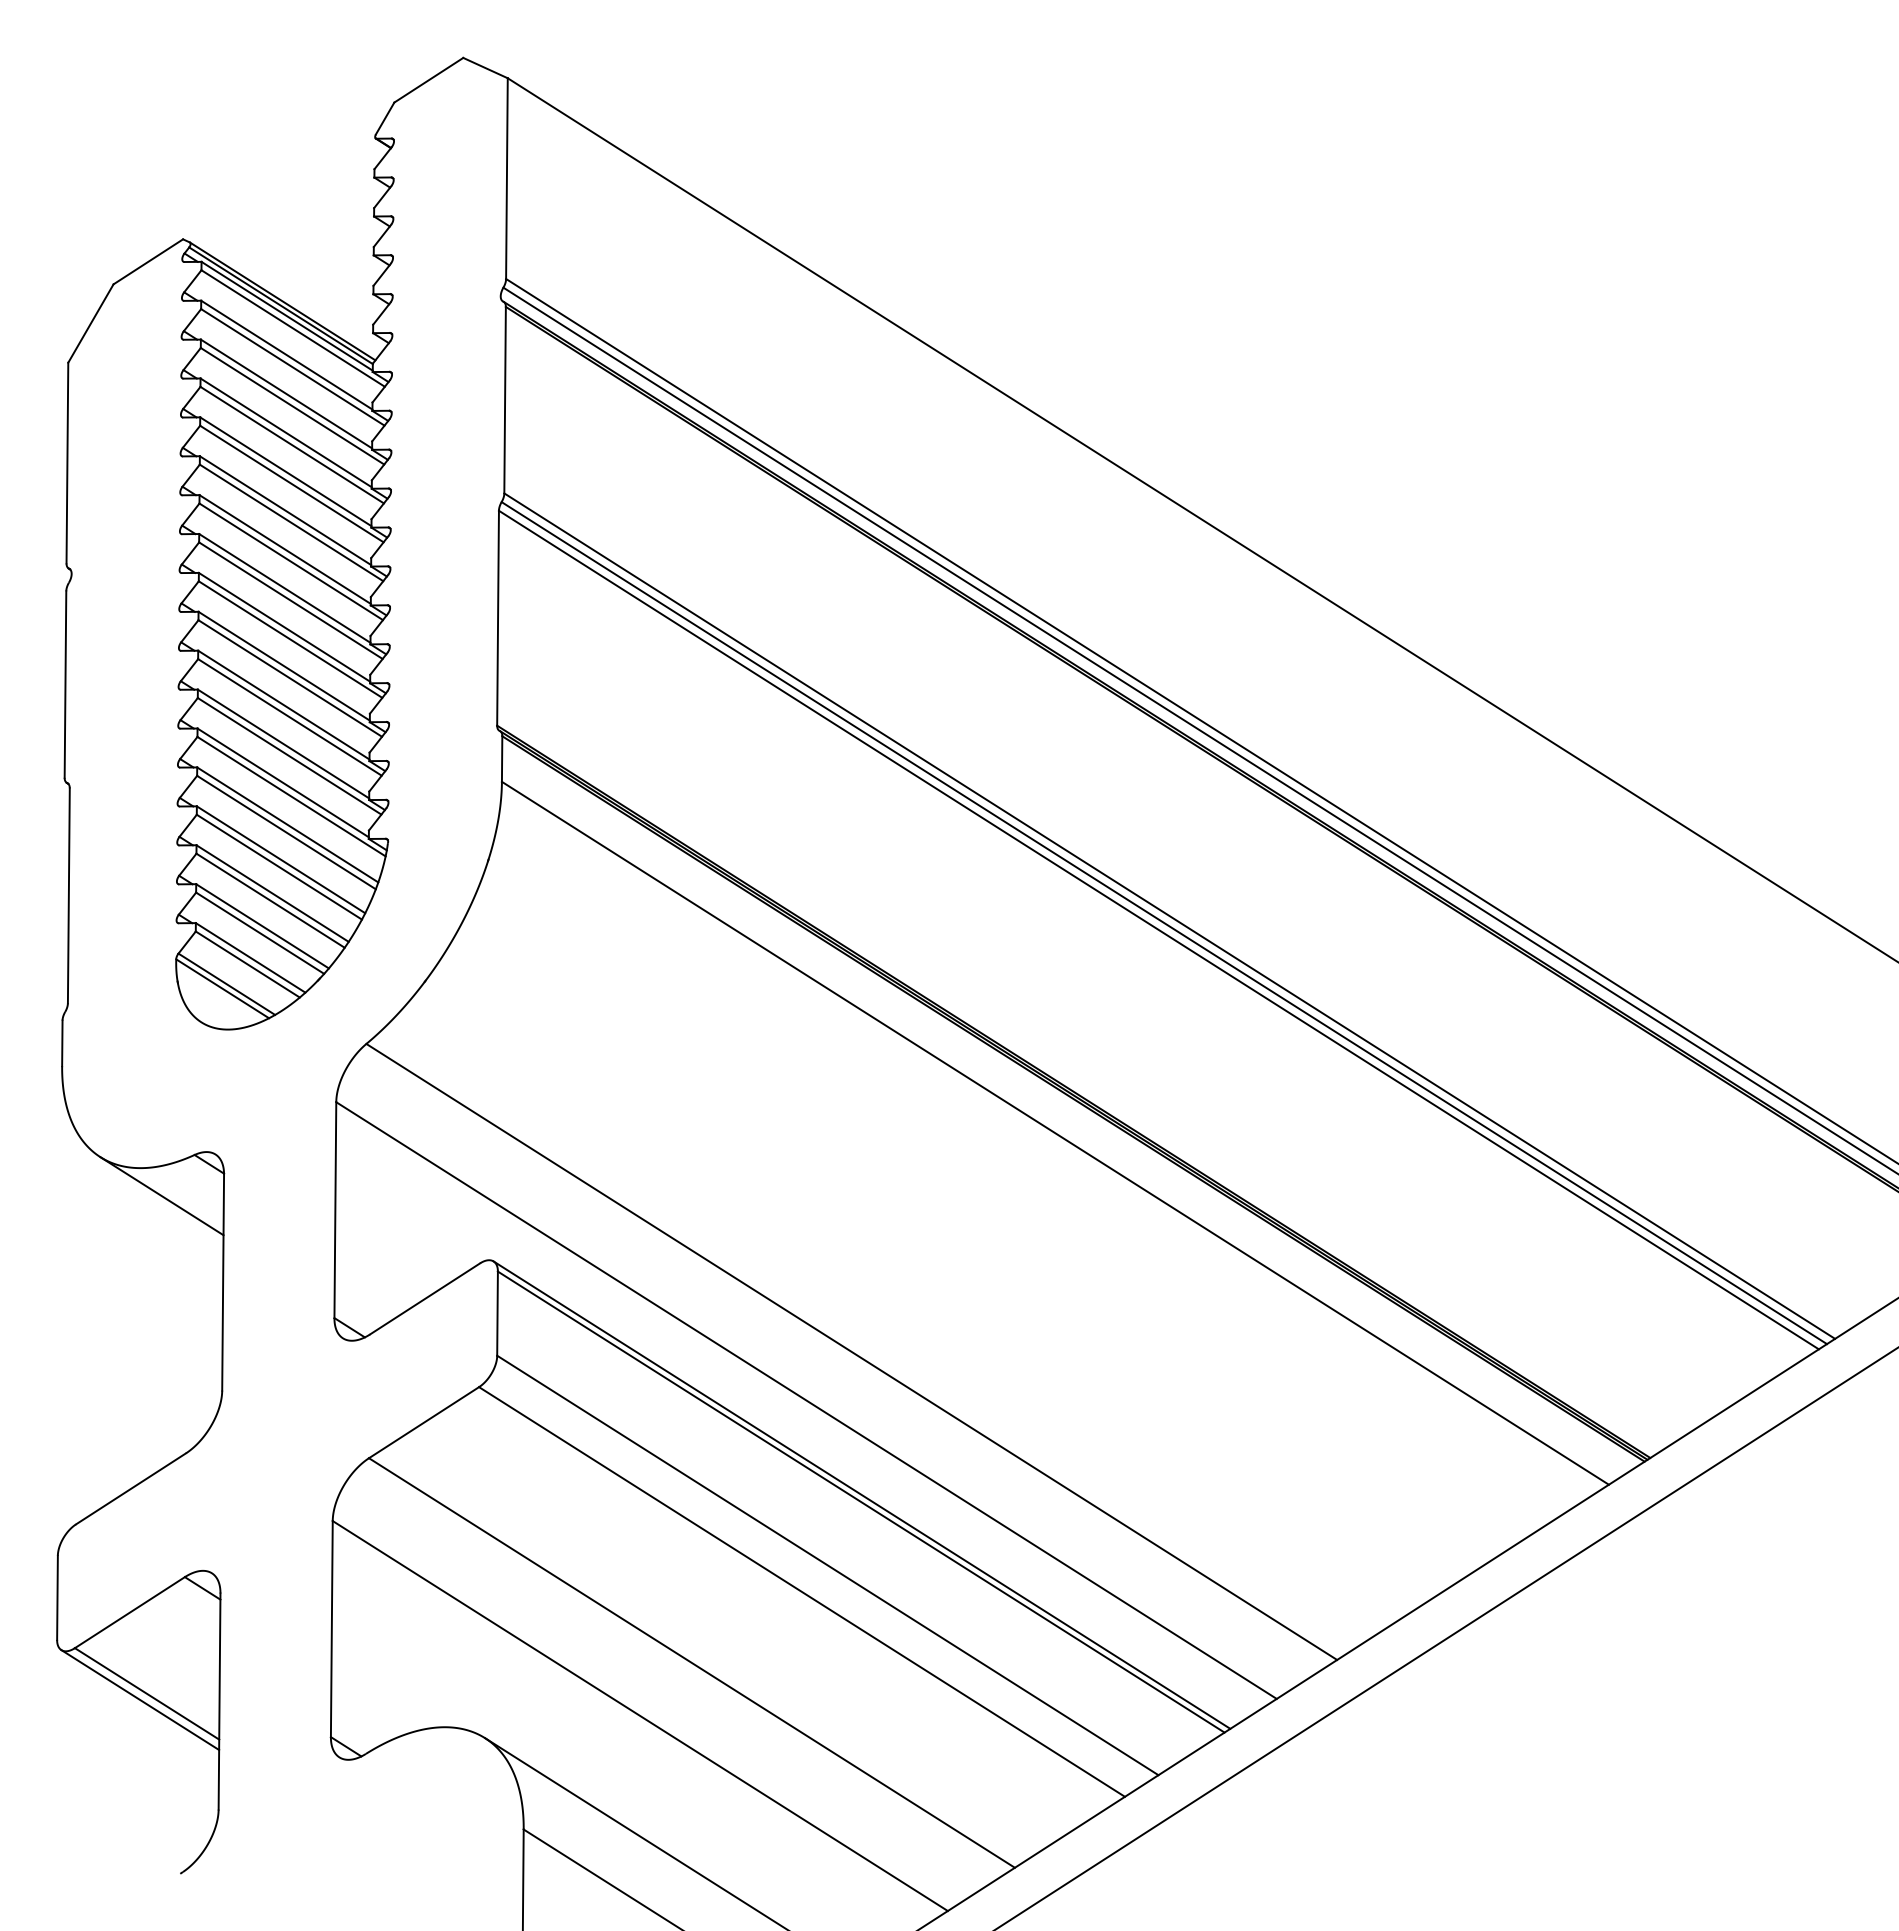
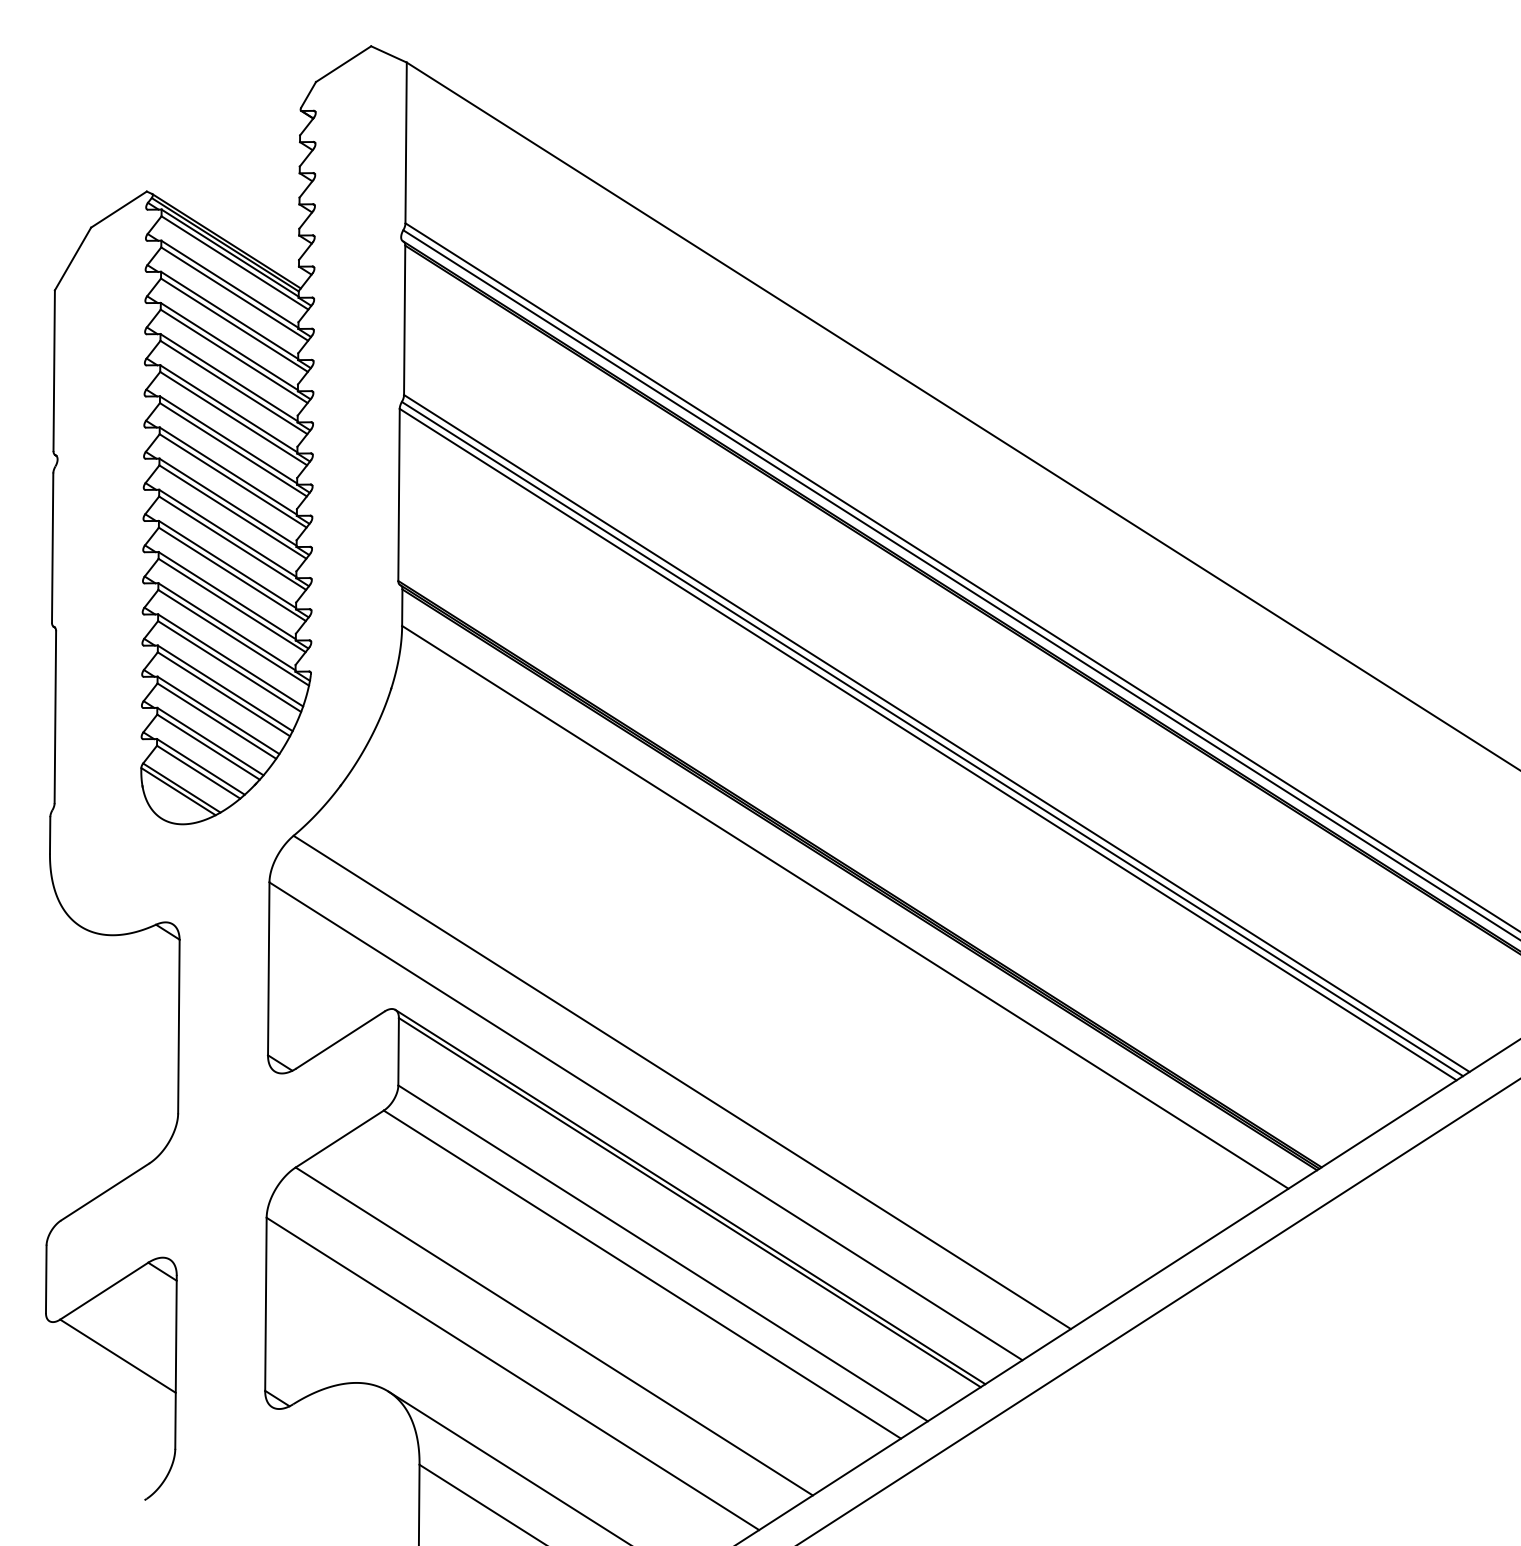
line: (161, 1196) -> (129, 957), removed
line: (140, 1700) -> (112, 1361), removed

